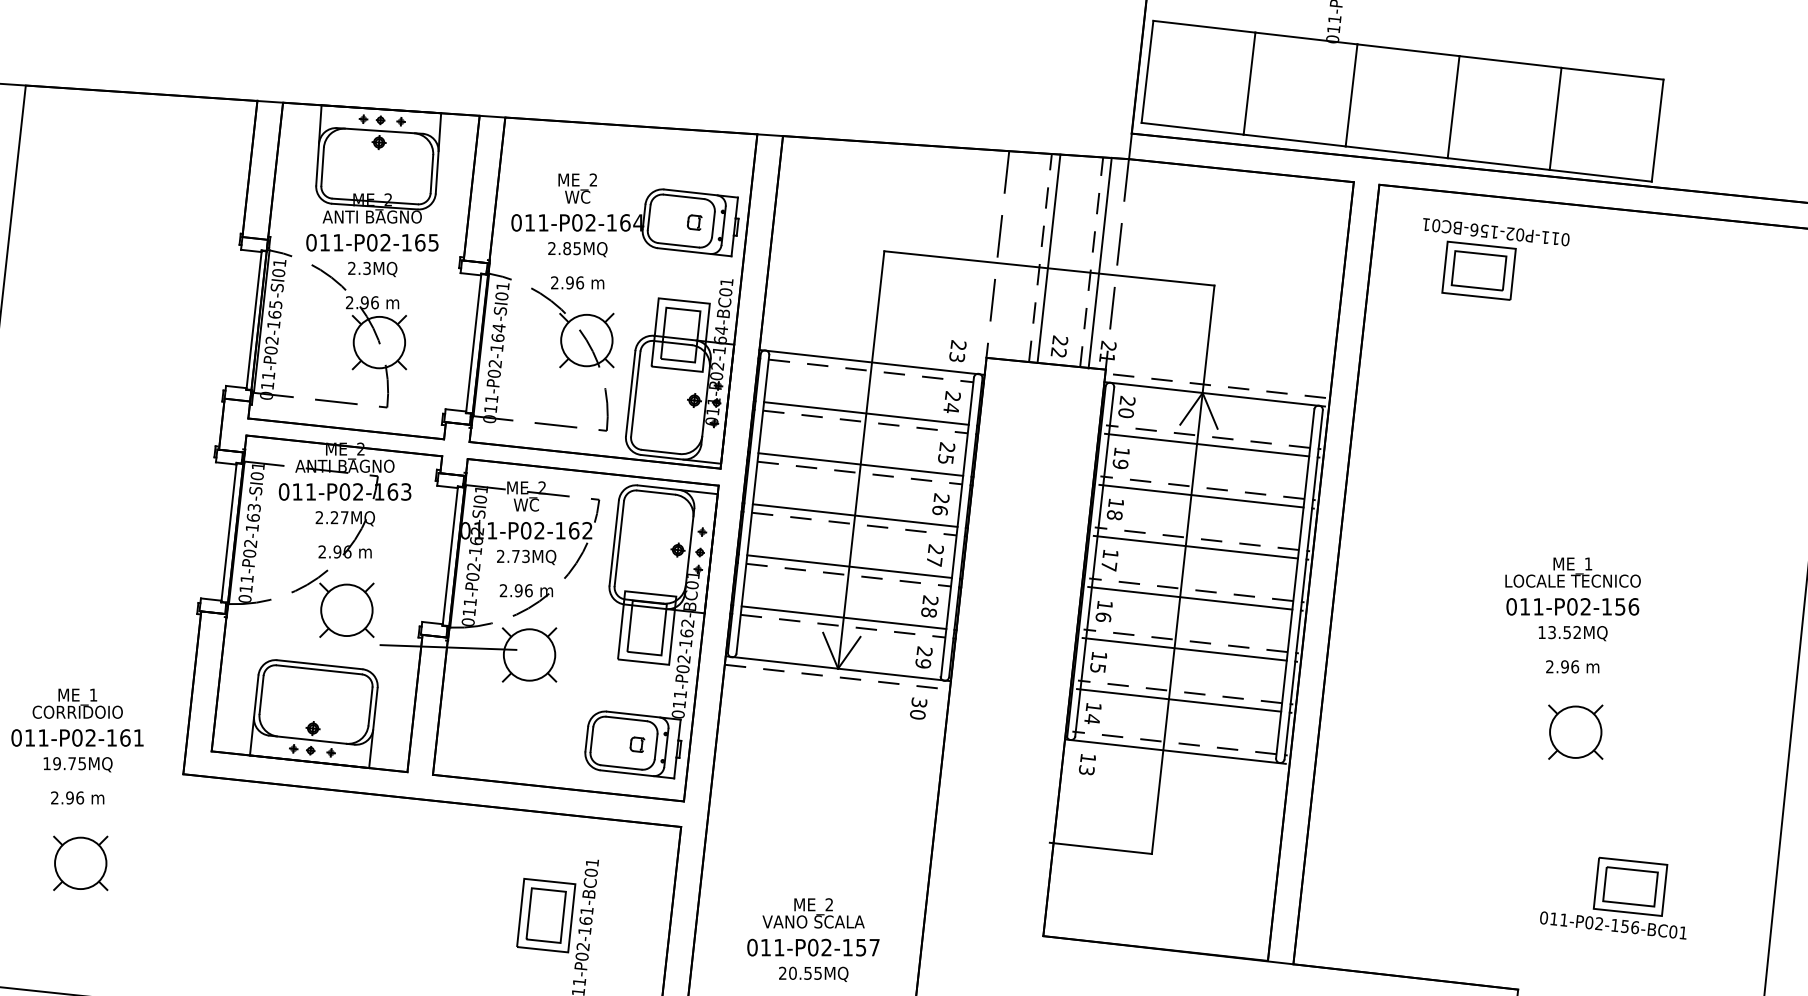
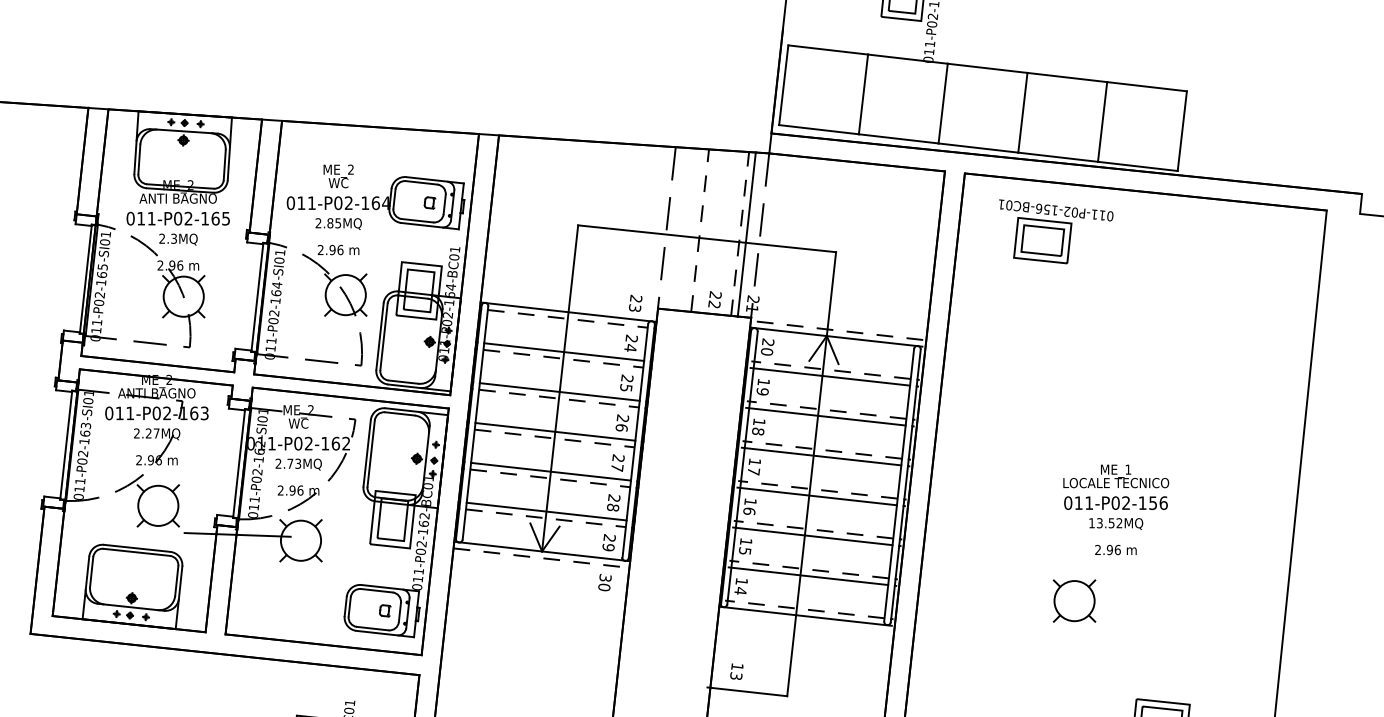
line: (1048, 258) -> (706, 231), removed
part: (1575, 731) -> (1074, 600), moved
text: (1087, 764) -> (736, 671), moved

